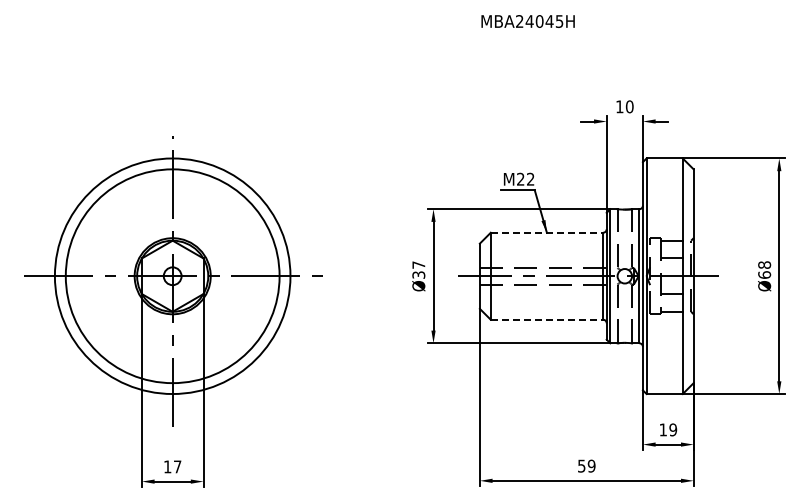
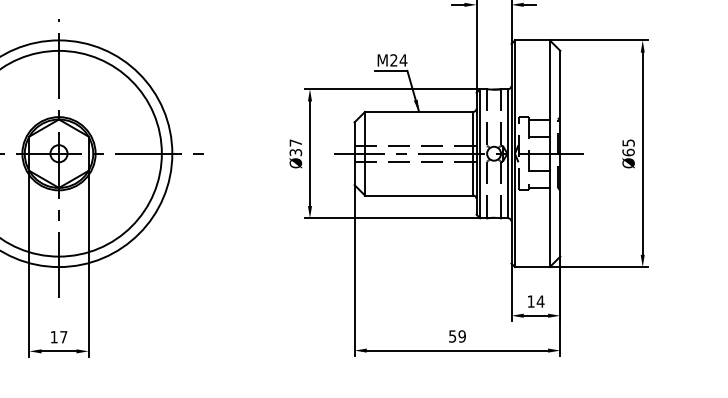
text: (530, 178) -> (403, 59), M22 -> M24
line: (547, 232) -> (419, 111), dashed -> solid
text: (764, 264) -> (628, 142), Ø68 -> Ø65
line: (547, 319) -> (419, 195), dashed -> solid
text: (673, 429) -> (540, 301), 19 -> 14

